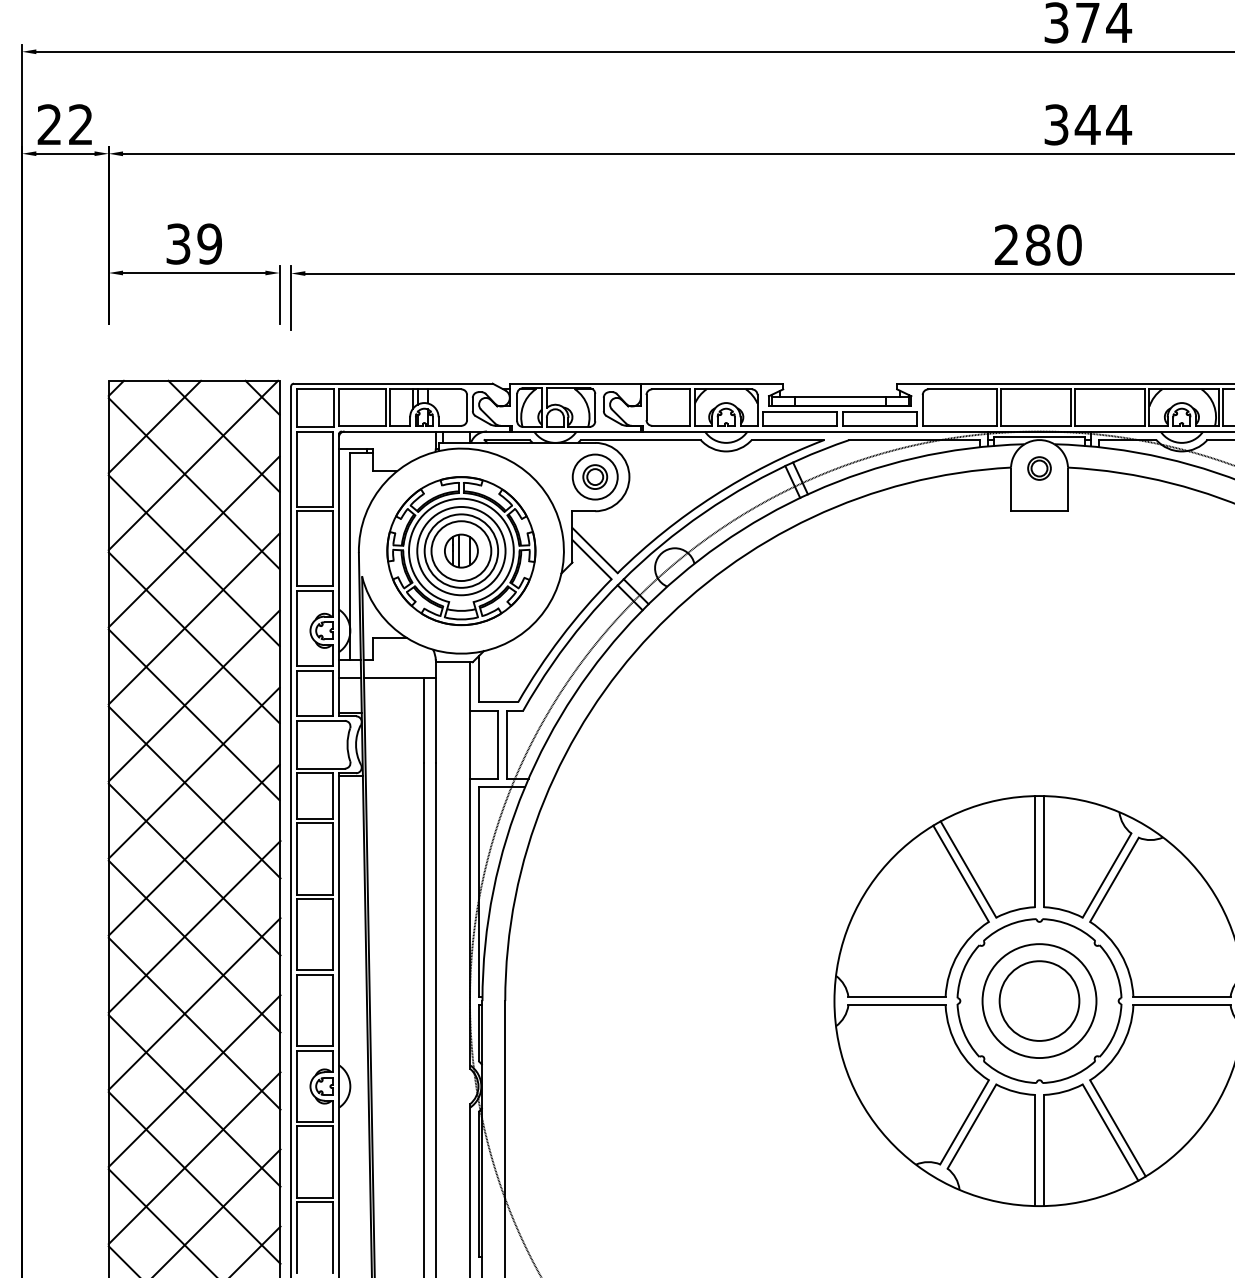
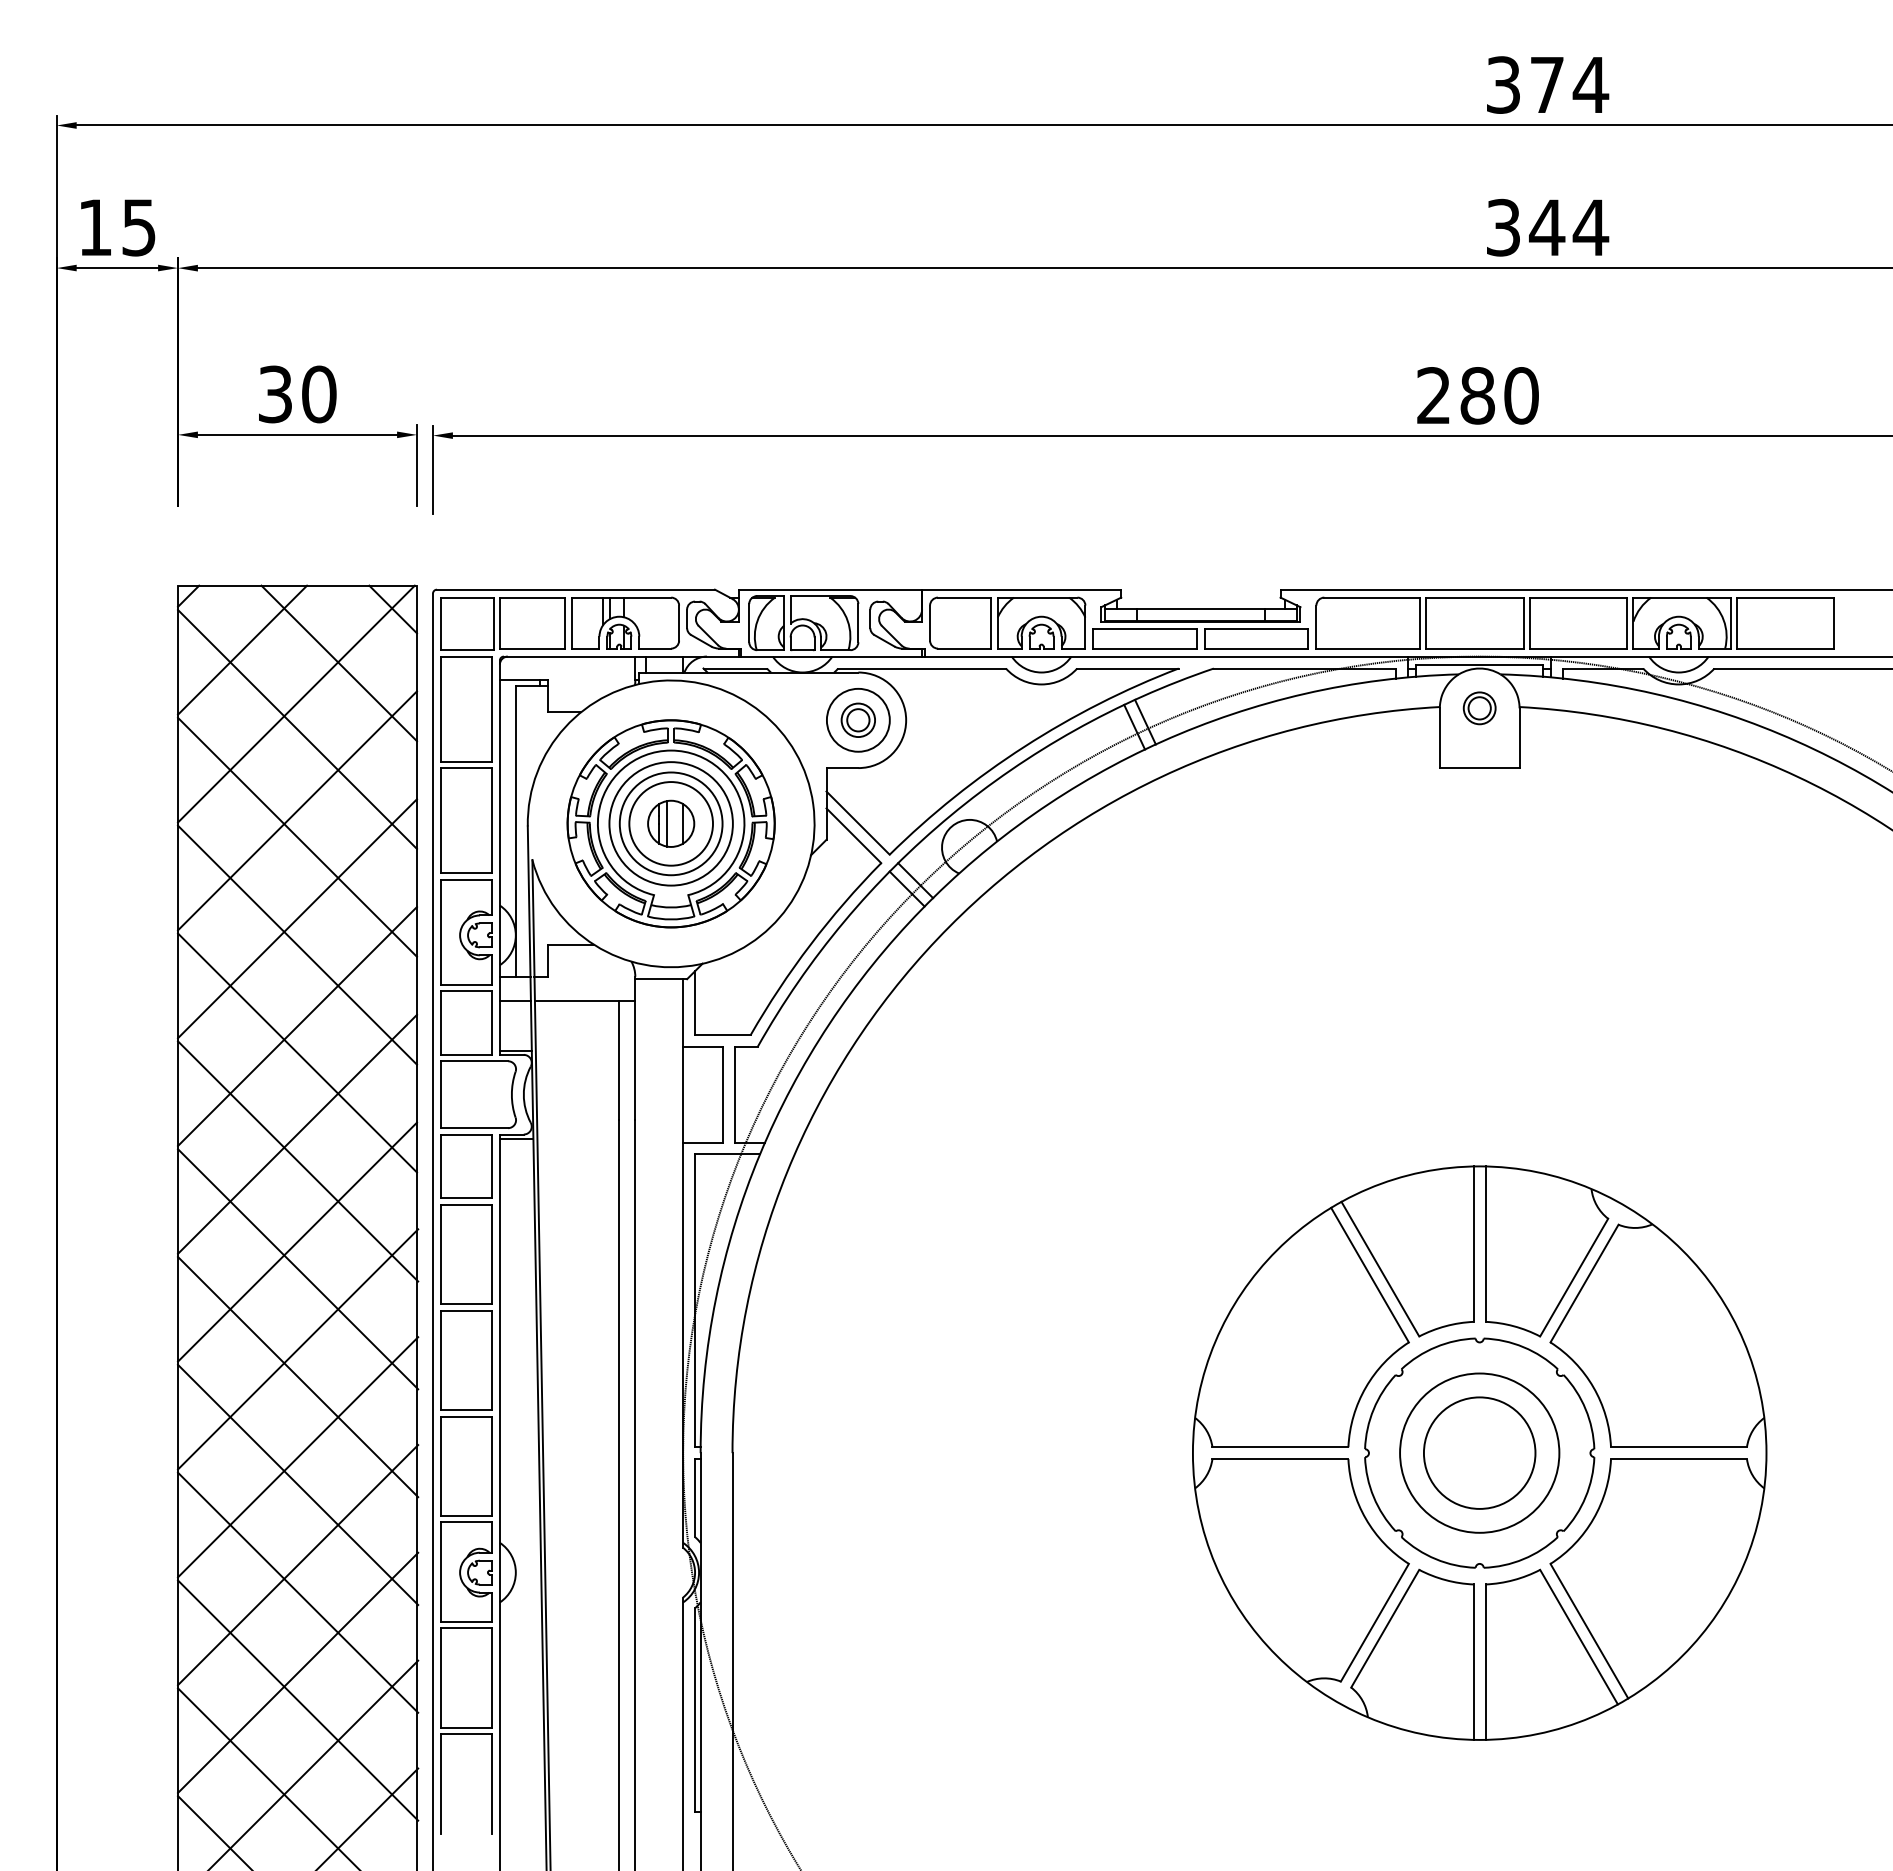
text: (64, 124) -> (116, 227), 22 -> 15
text: (209, 244) -> (318, 394), 39 -> 30

